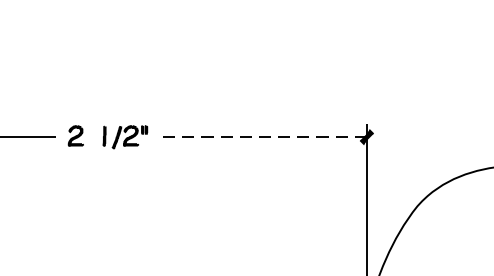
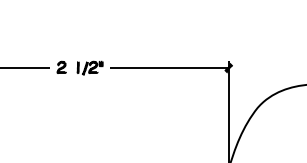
line: (263, 137) -> (169, 68), dashed -> solid

